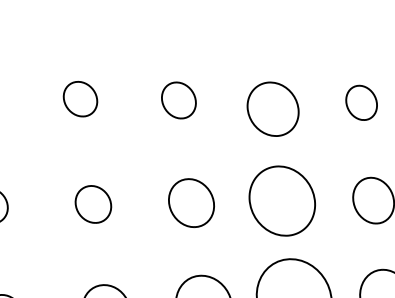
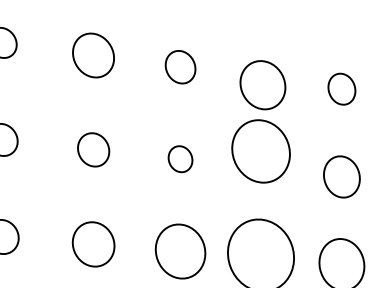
part: (80, 98) -> (93, 54), size x1.4
part: (281, 201) -> (260, 151), moved
part: (191, 202) -> (180, 158), size x0.6

